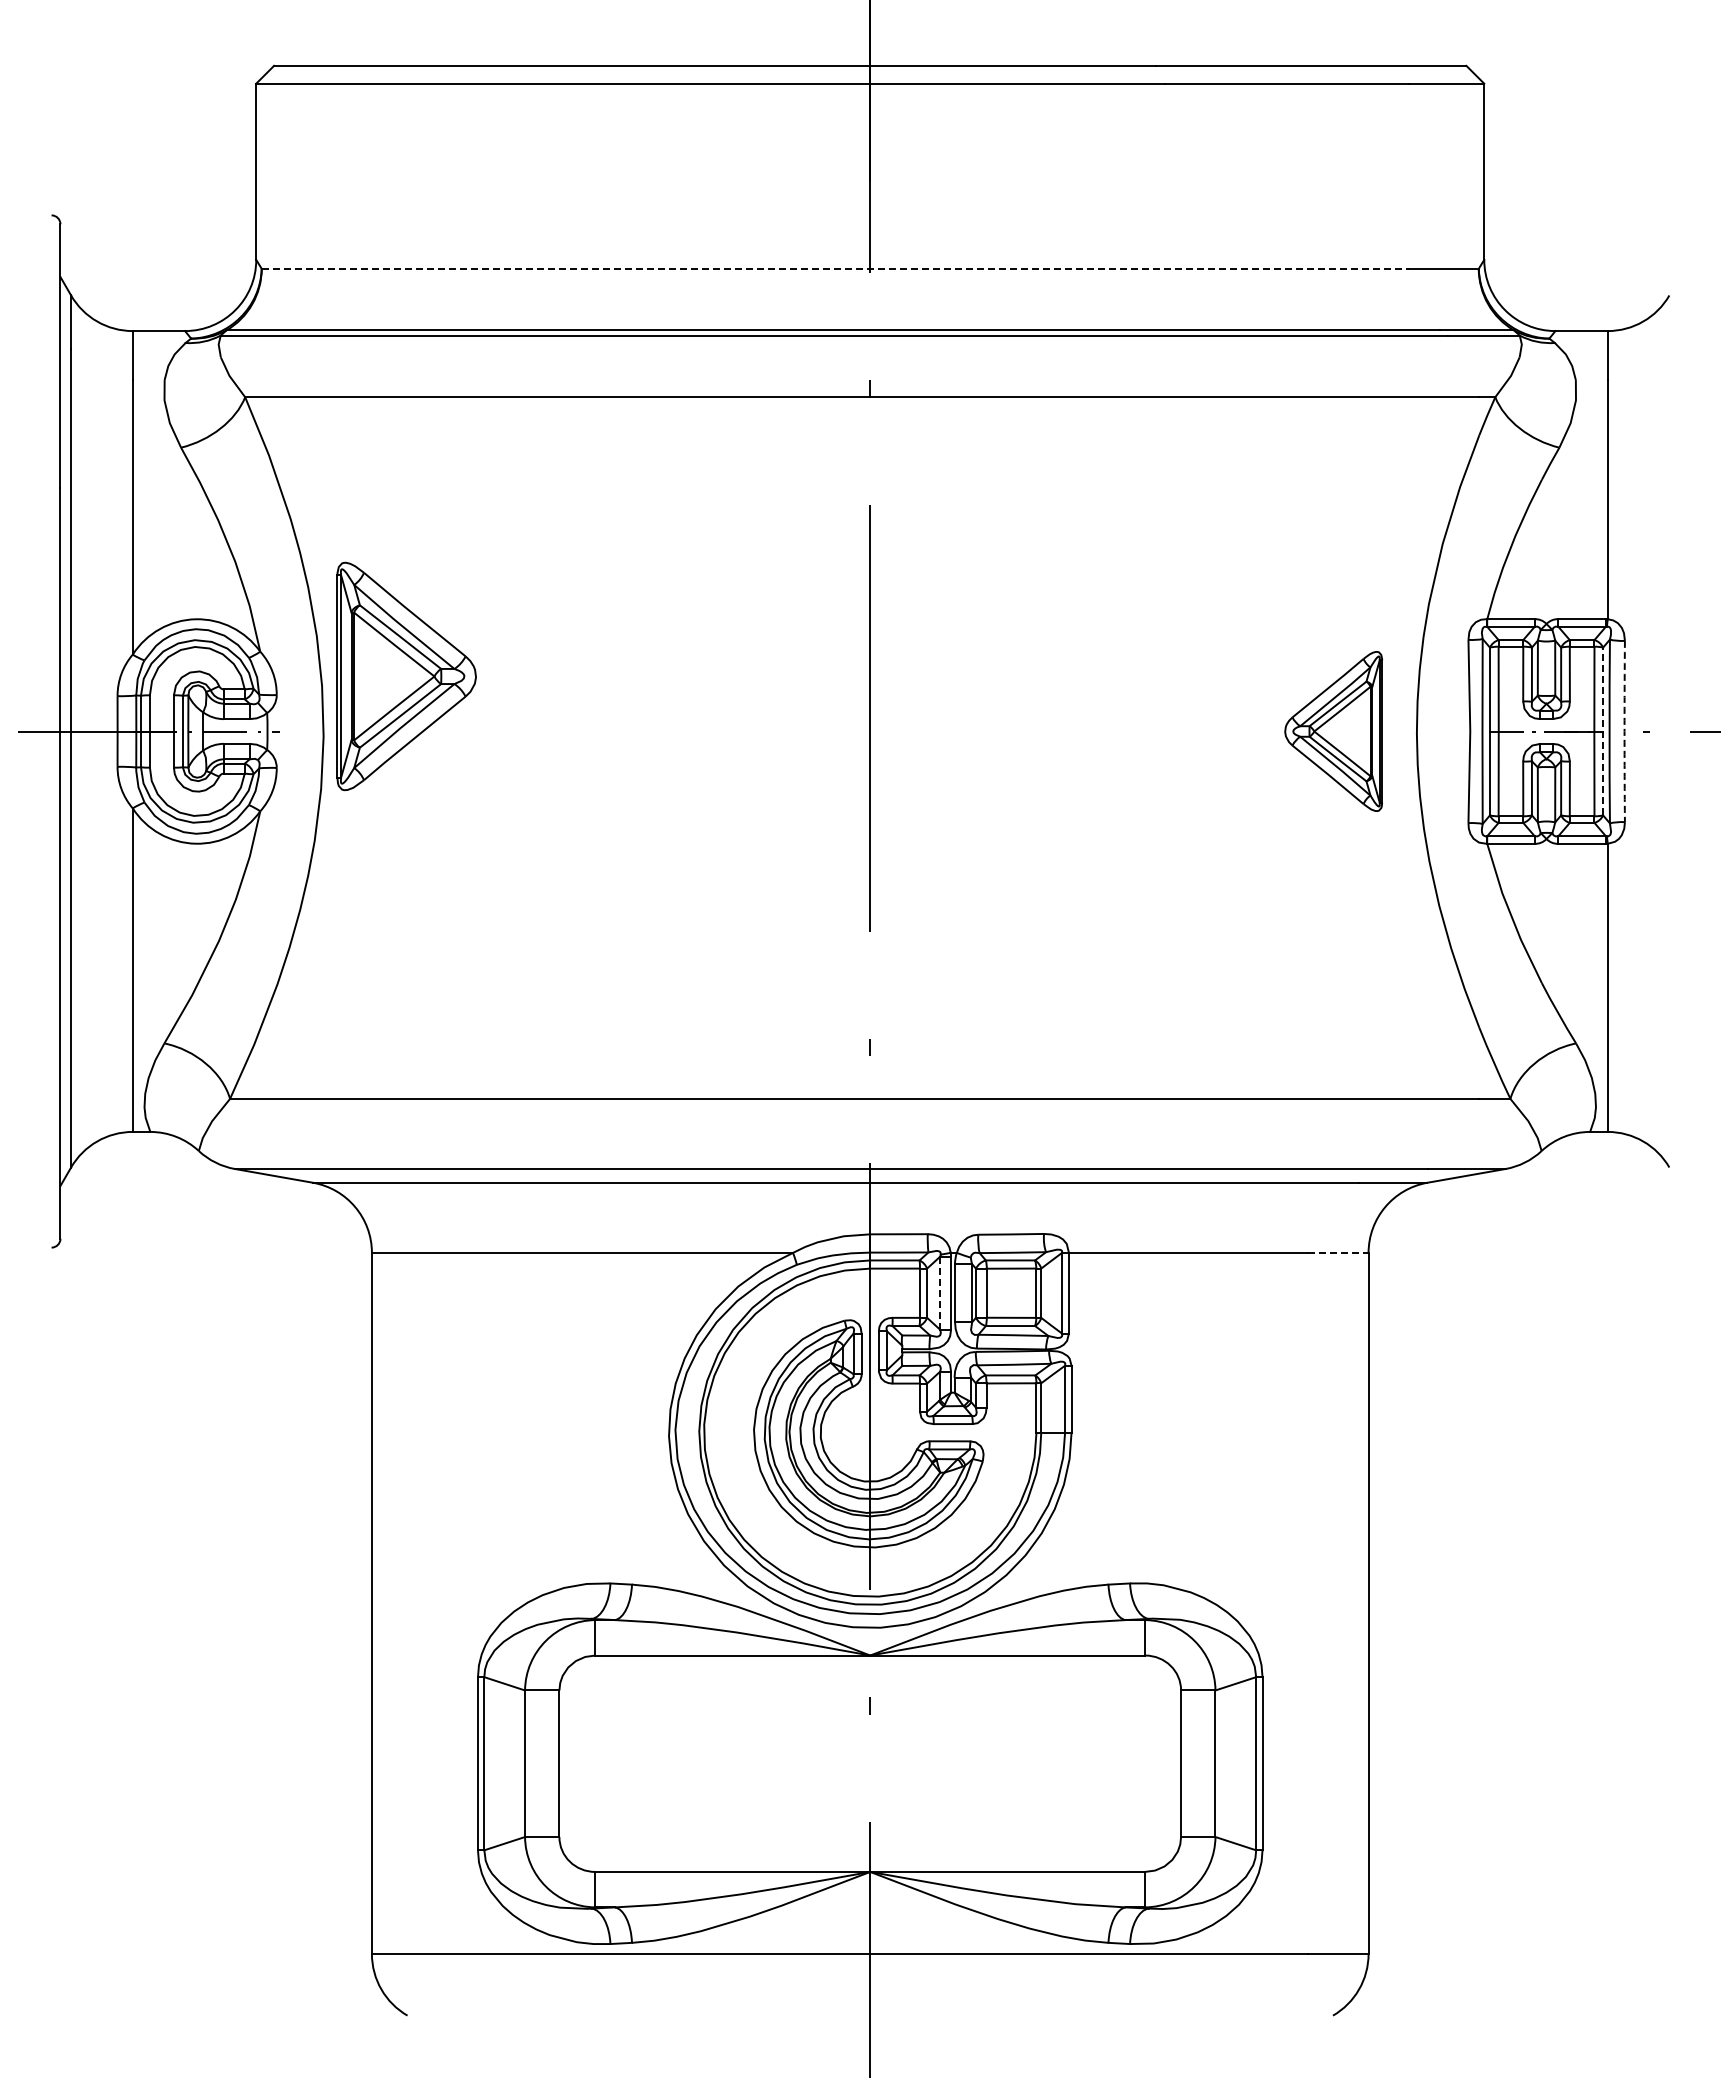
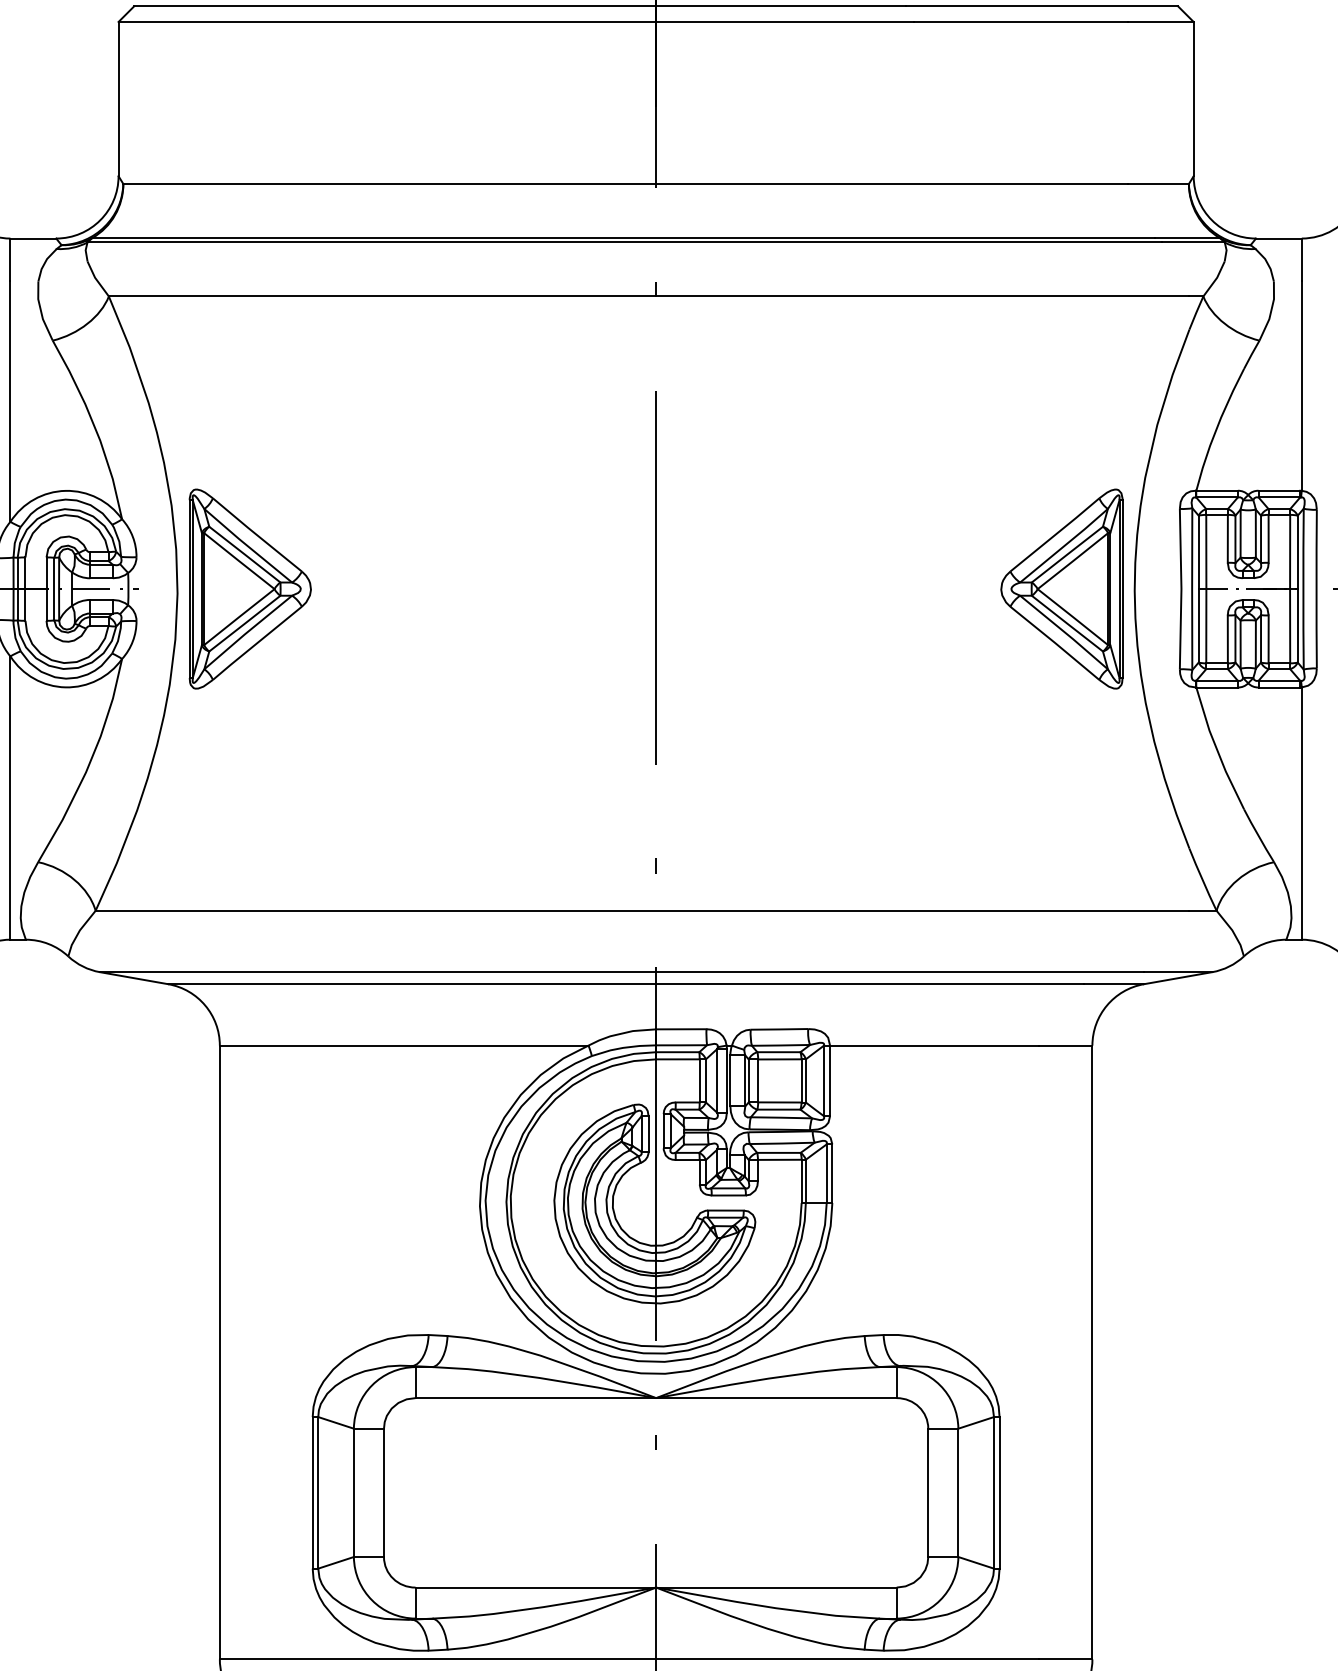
line: (835, 268) -> (625, 183), dashed -> solid
part: (406, 676) -> (250, 589), moved
part: (1333, 731) -> (1061, 589), size x1.43
line: (1603, 731) -> (1298, 589), dashed -> solid
arc: (1624, 731) -> (1316, 589), dashed -> solid
line: (1338, 1252) -> (1066, 1045), dashed -> solid
line: (940, 1293) -> (717, 1081), dashed -> solid

